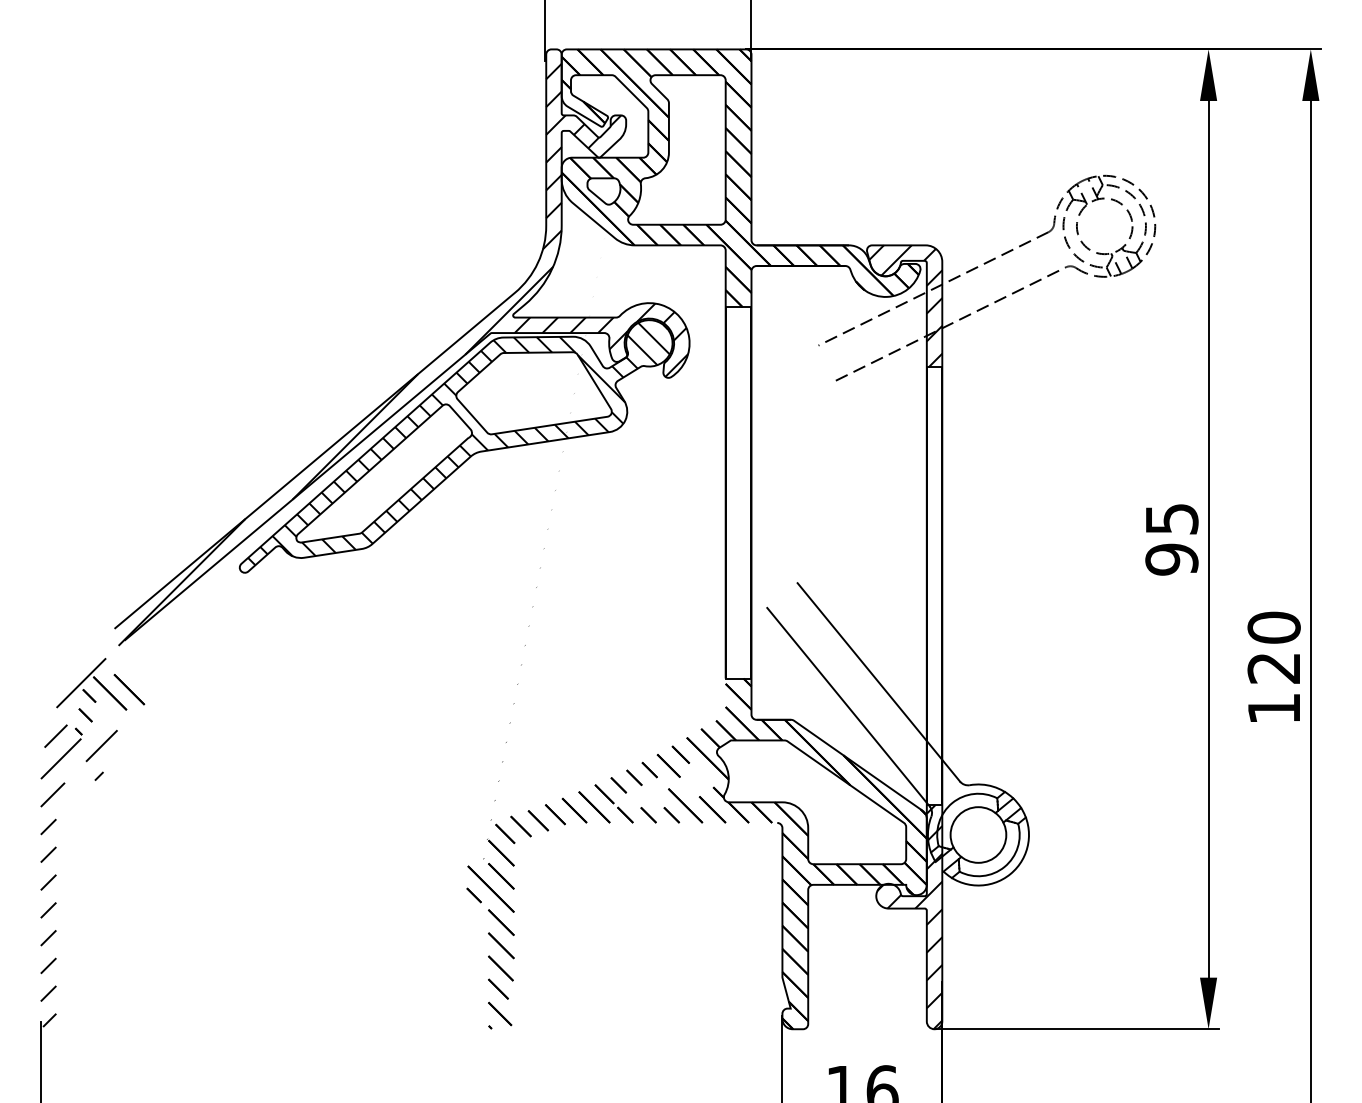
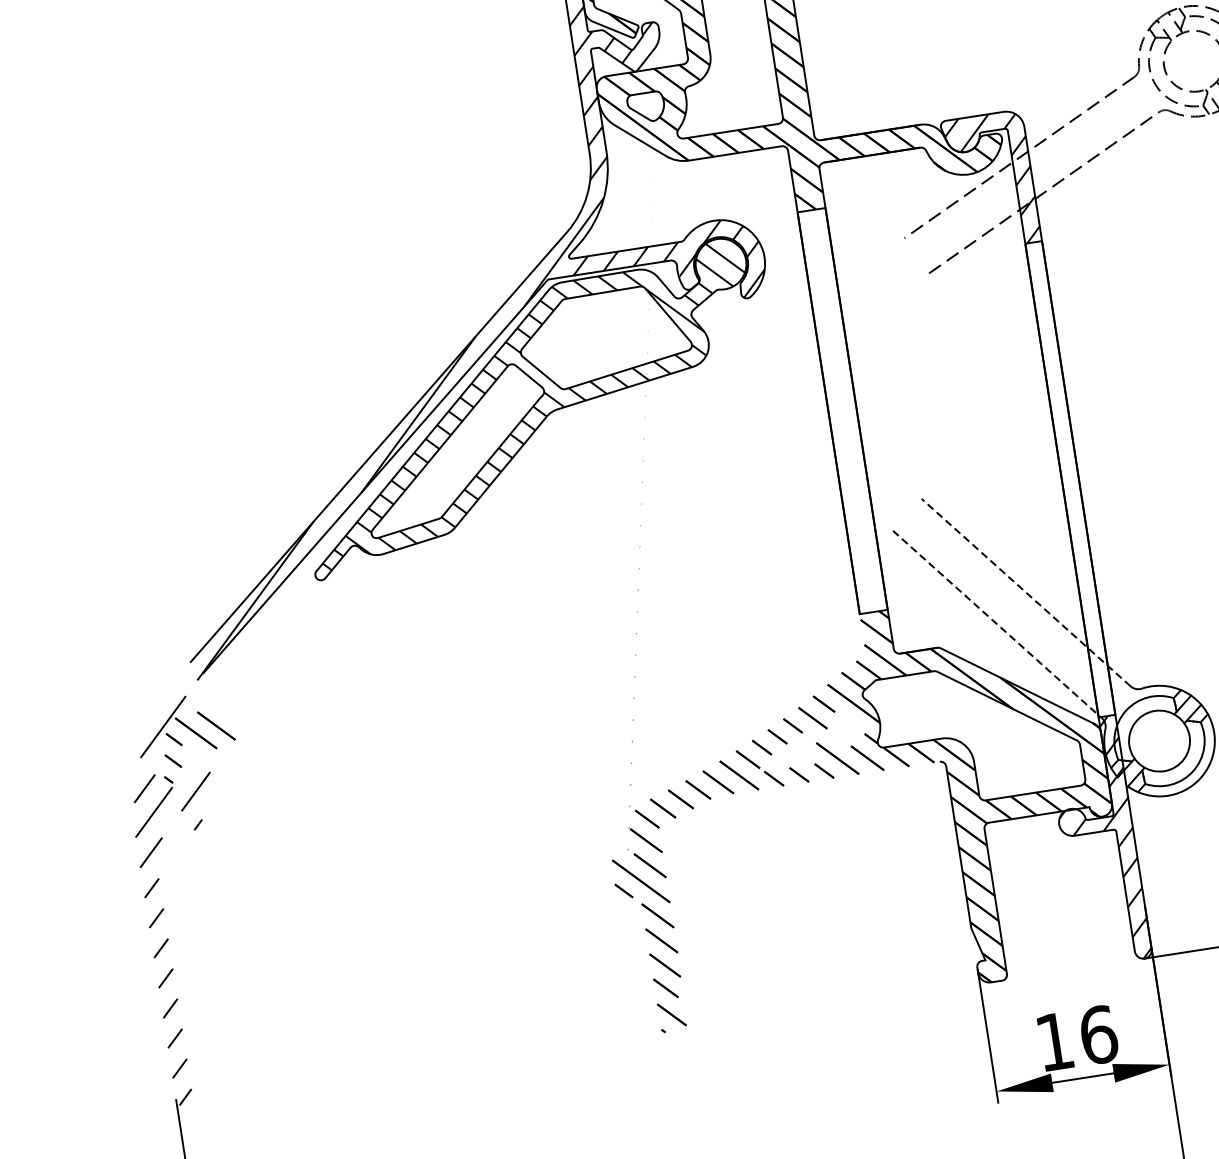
line: (878, 681) -> (1025, 591), solid -> dashed
line: (848, 707) -> (997, 624), solid -> dashed

